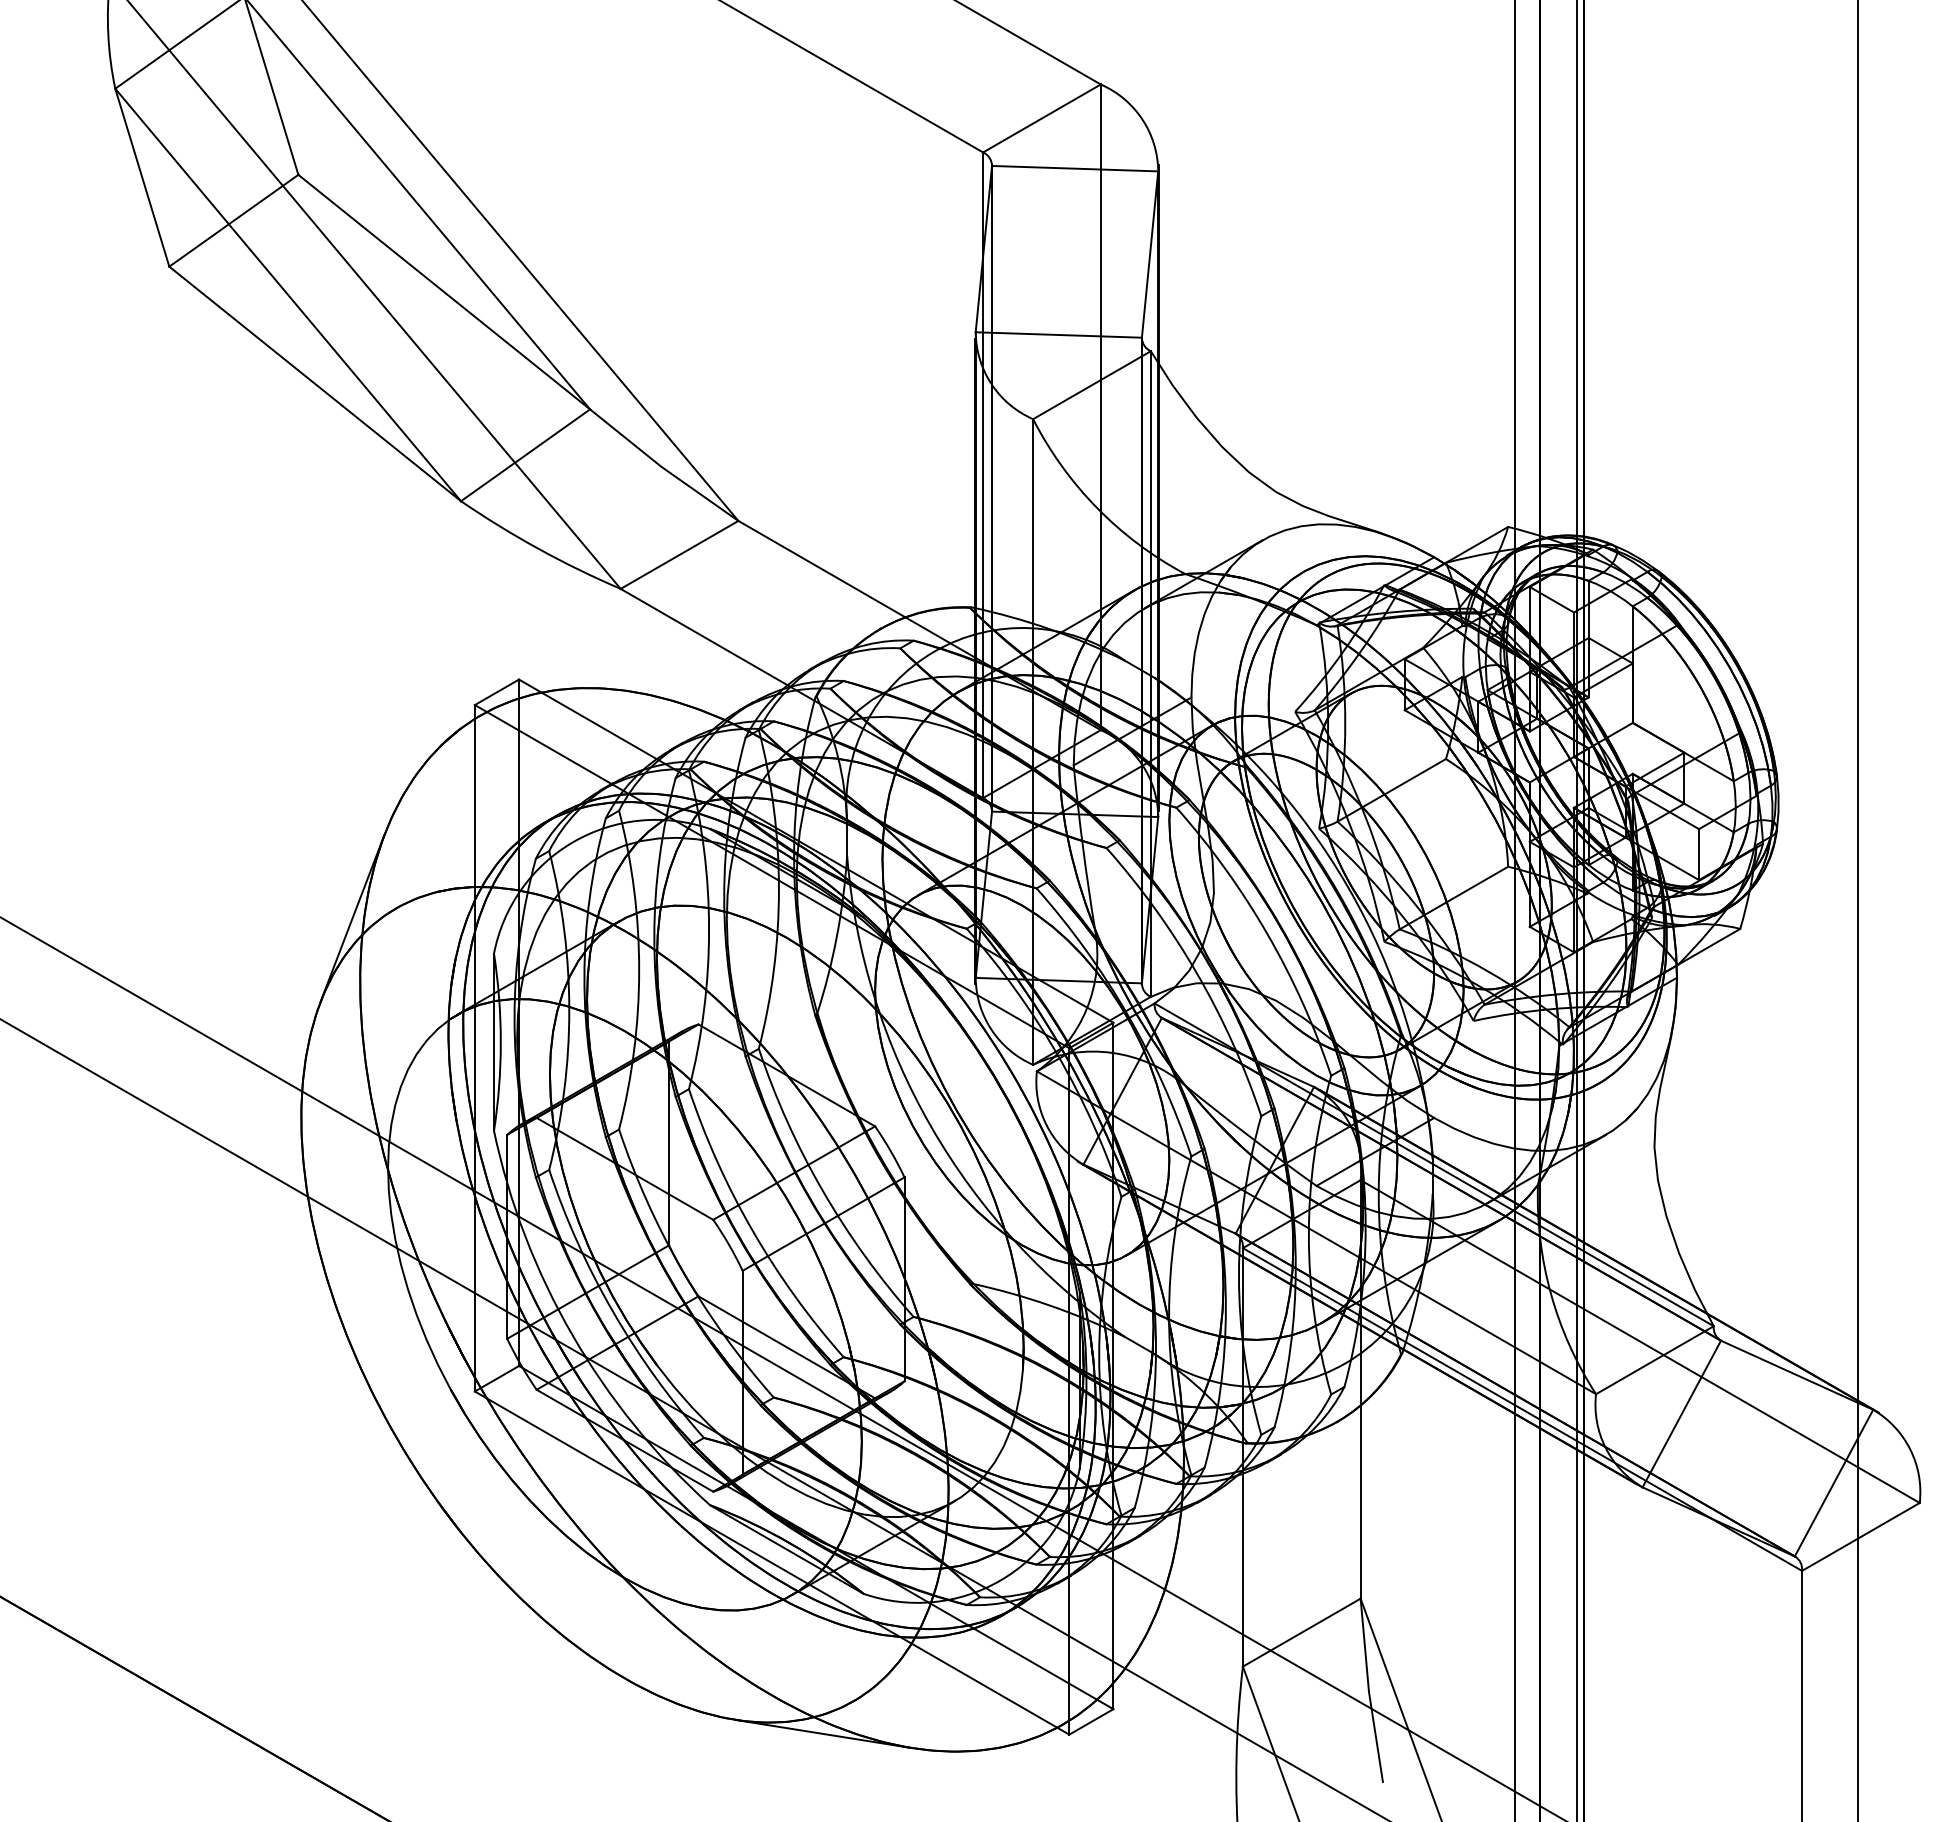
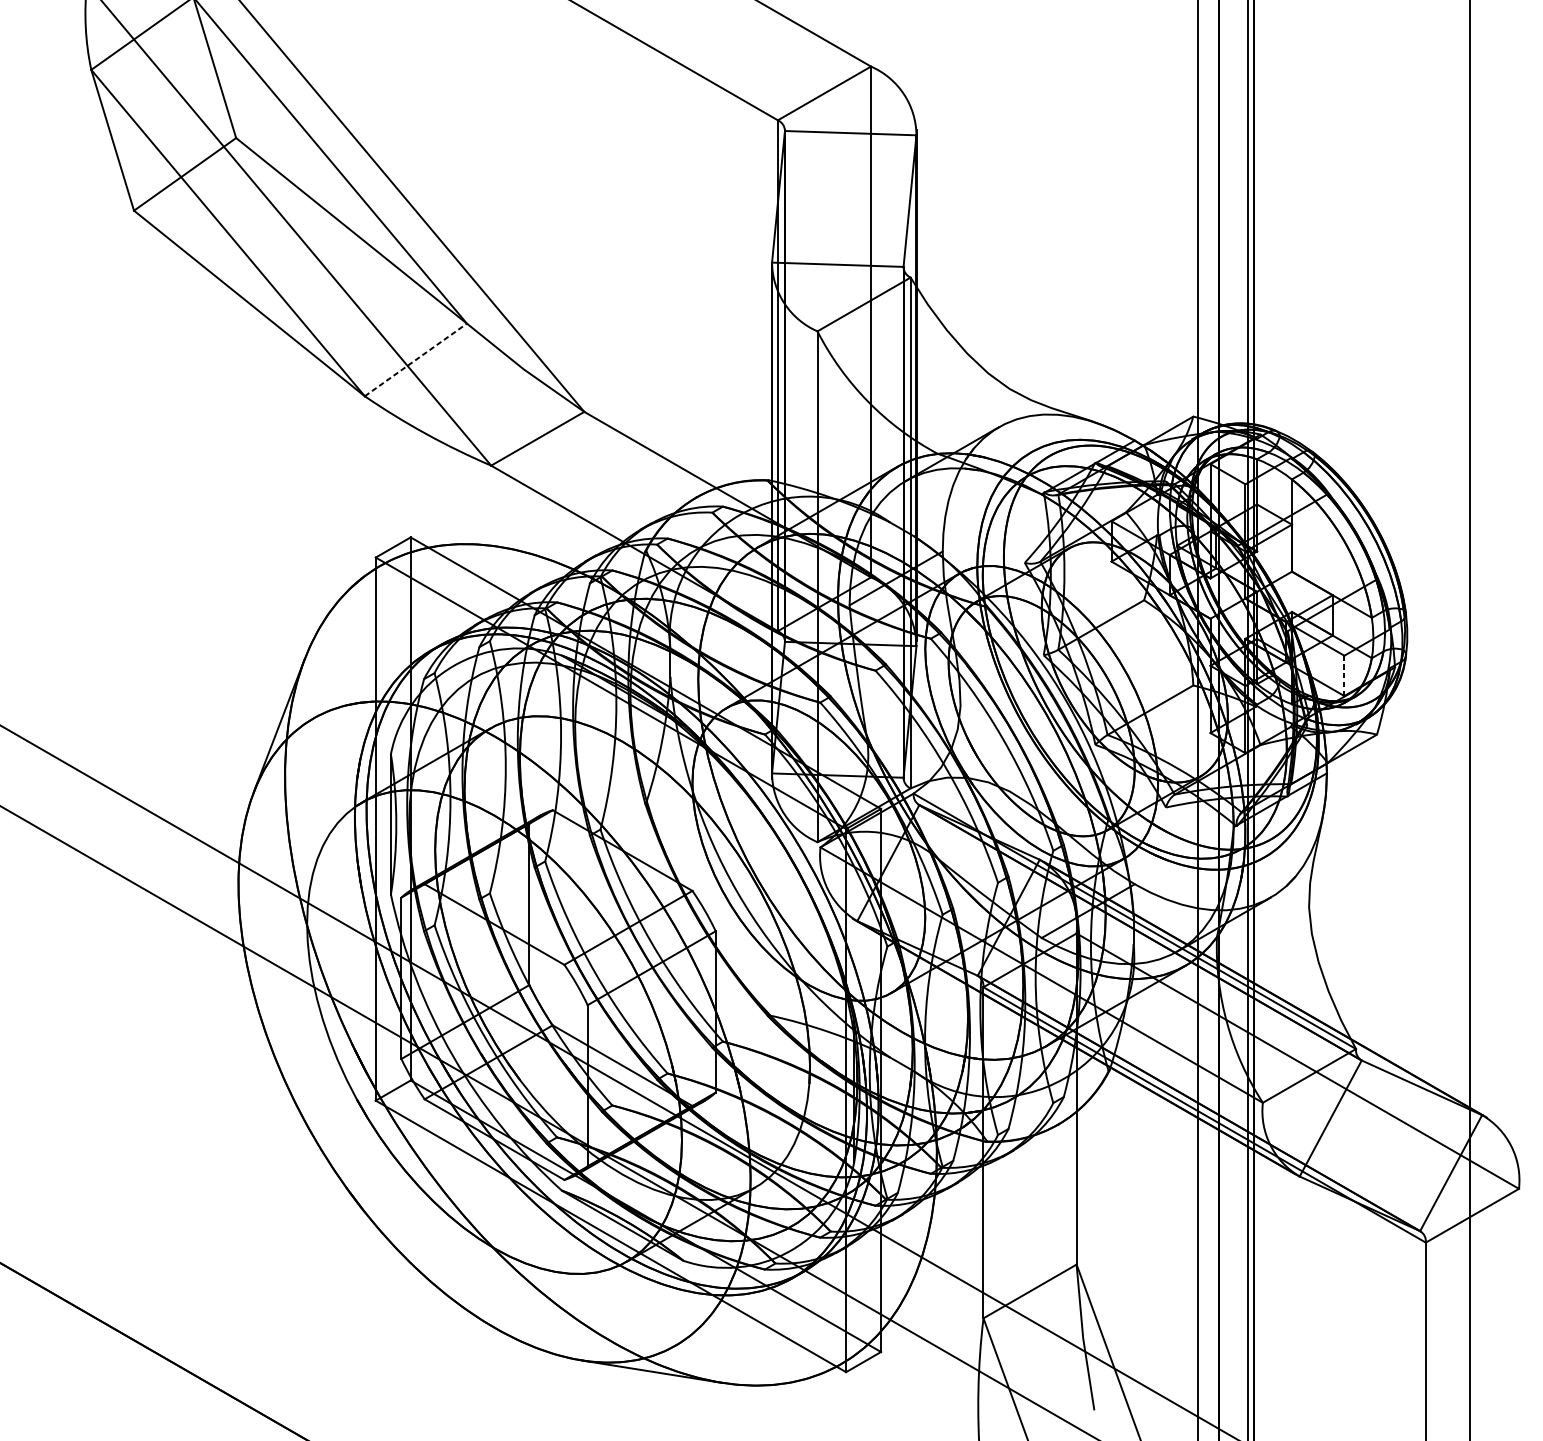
line: (525, 455) -> (415, 360), solid -> dashed
line: (1699, 854) -> (1344, 675), solid -> dashed

